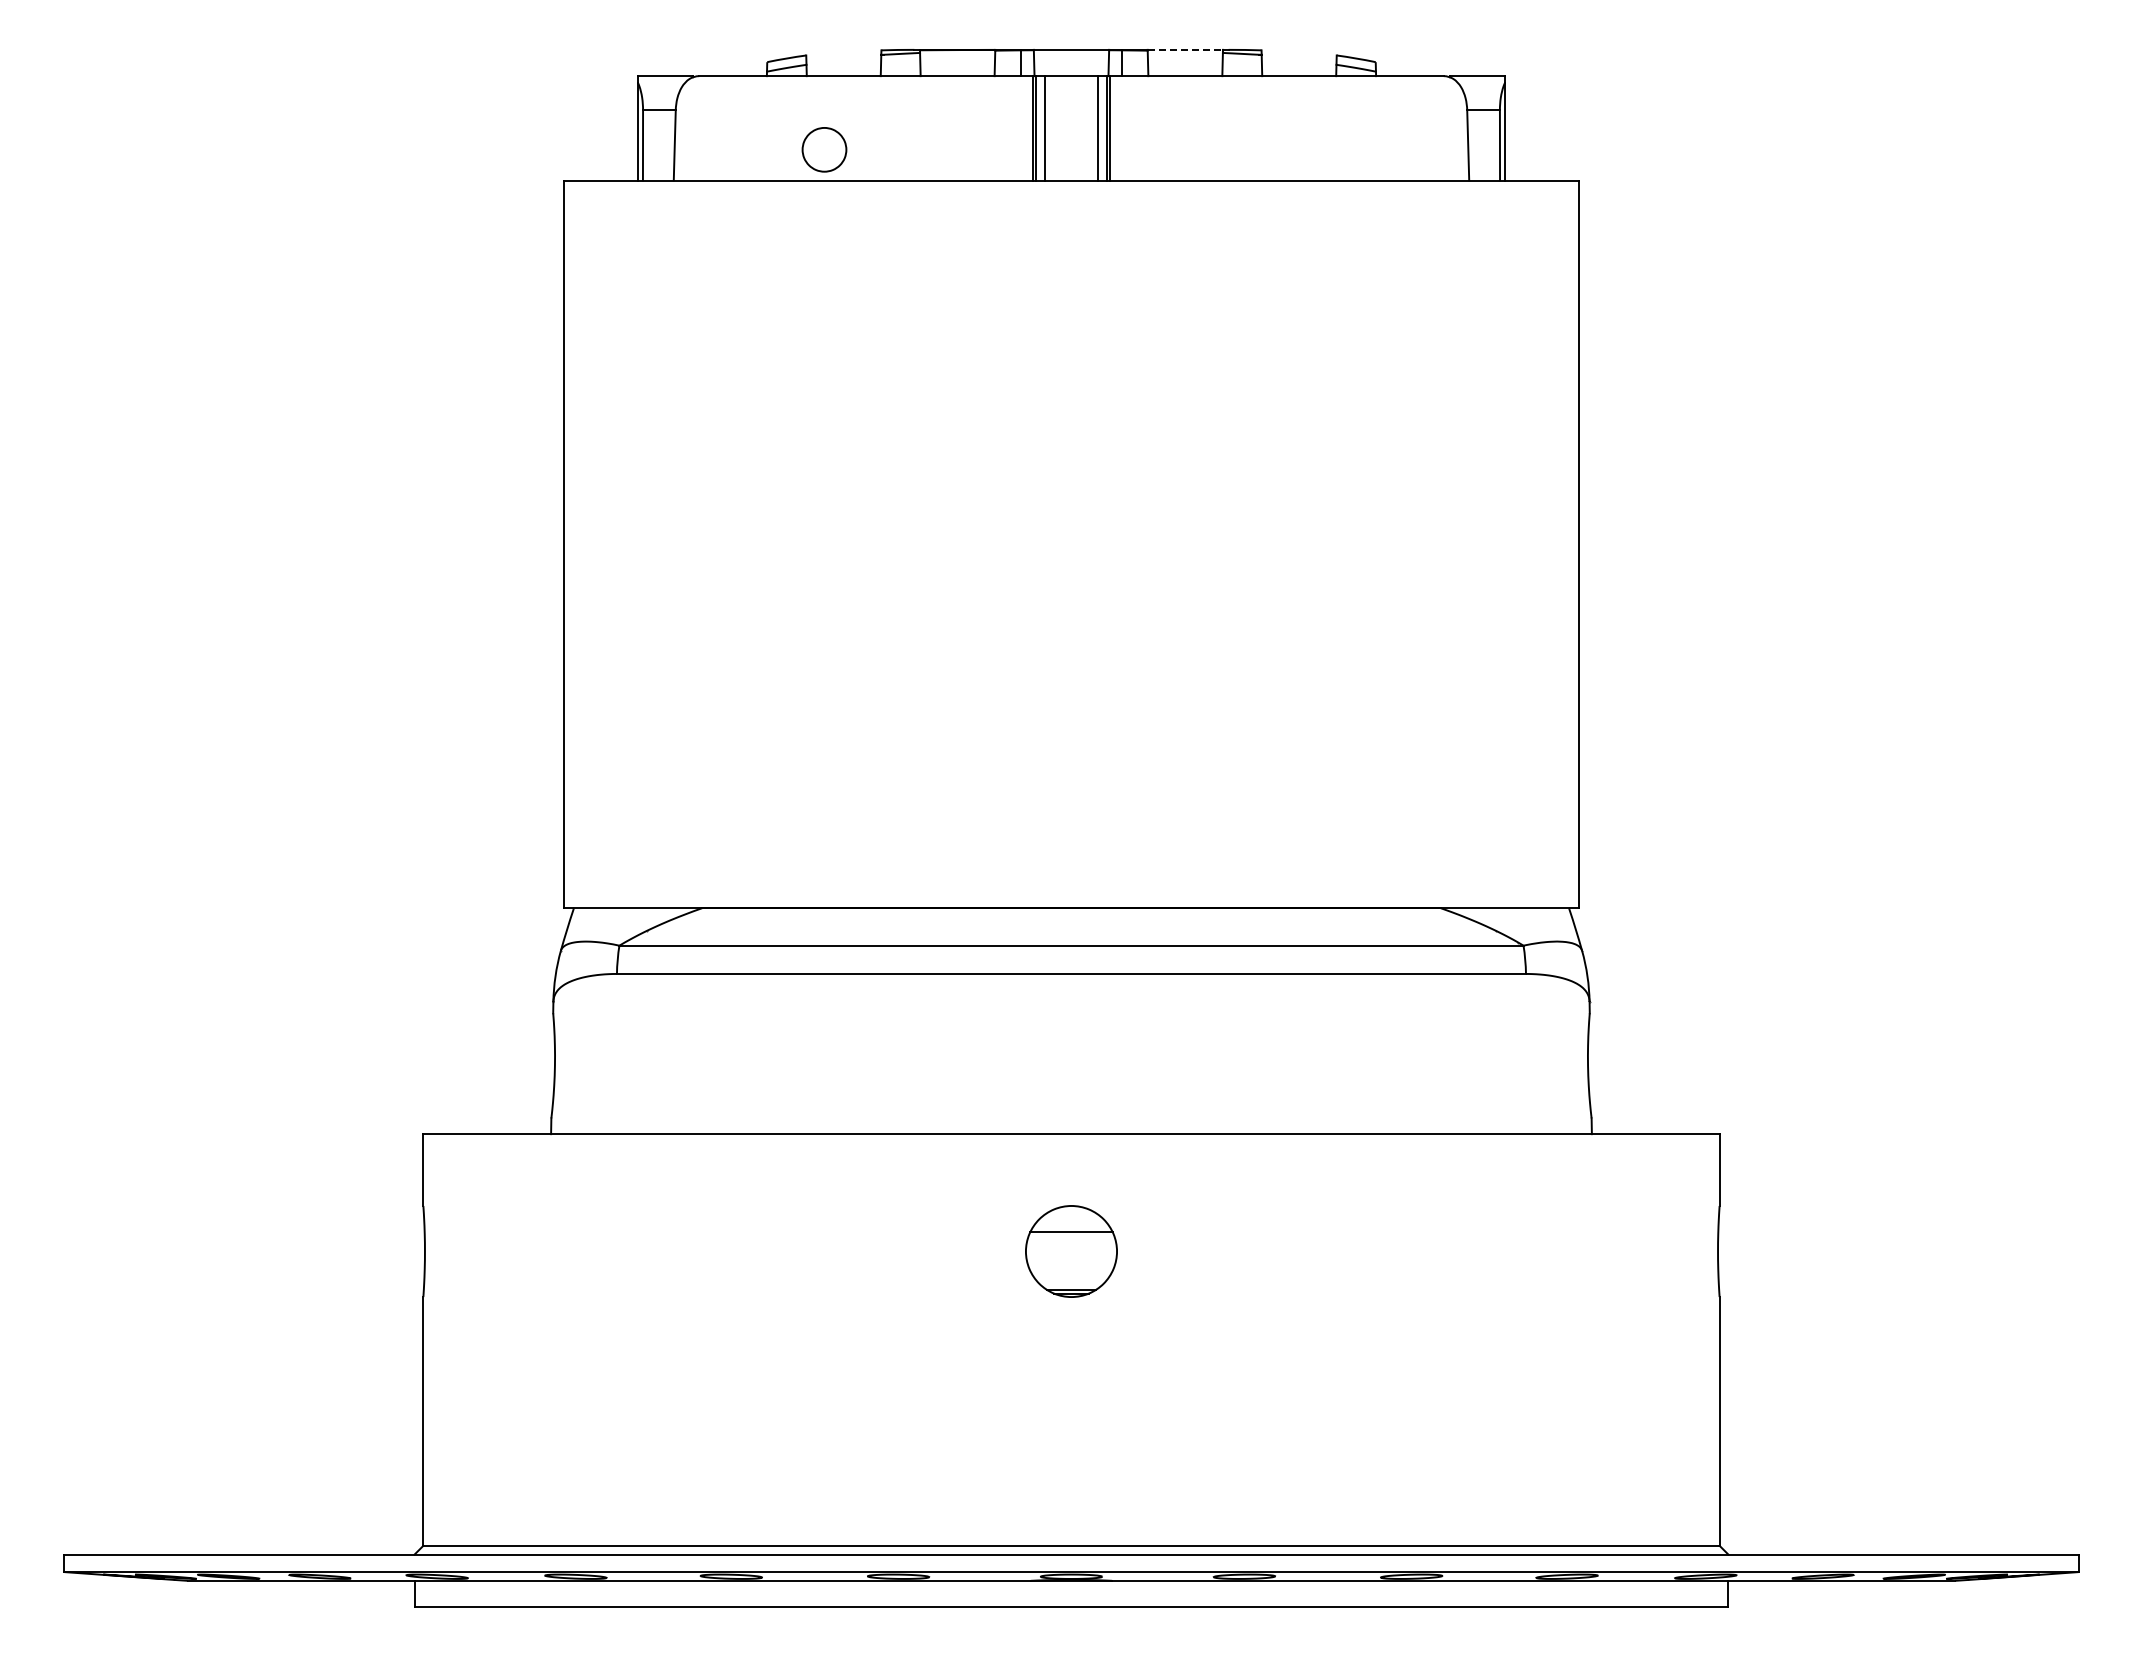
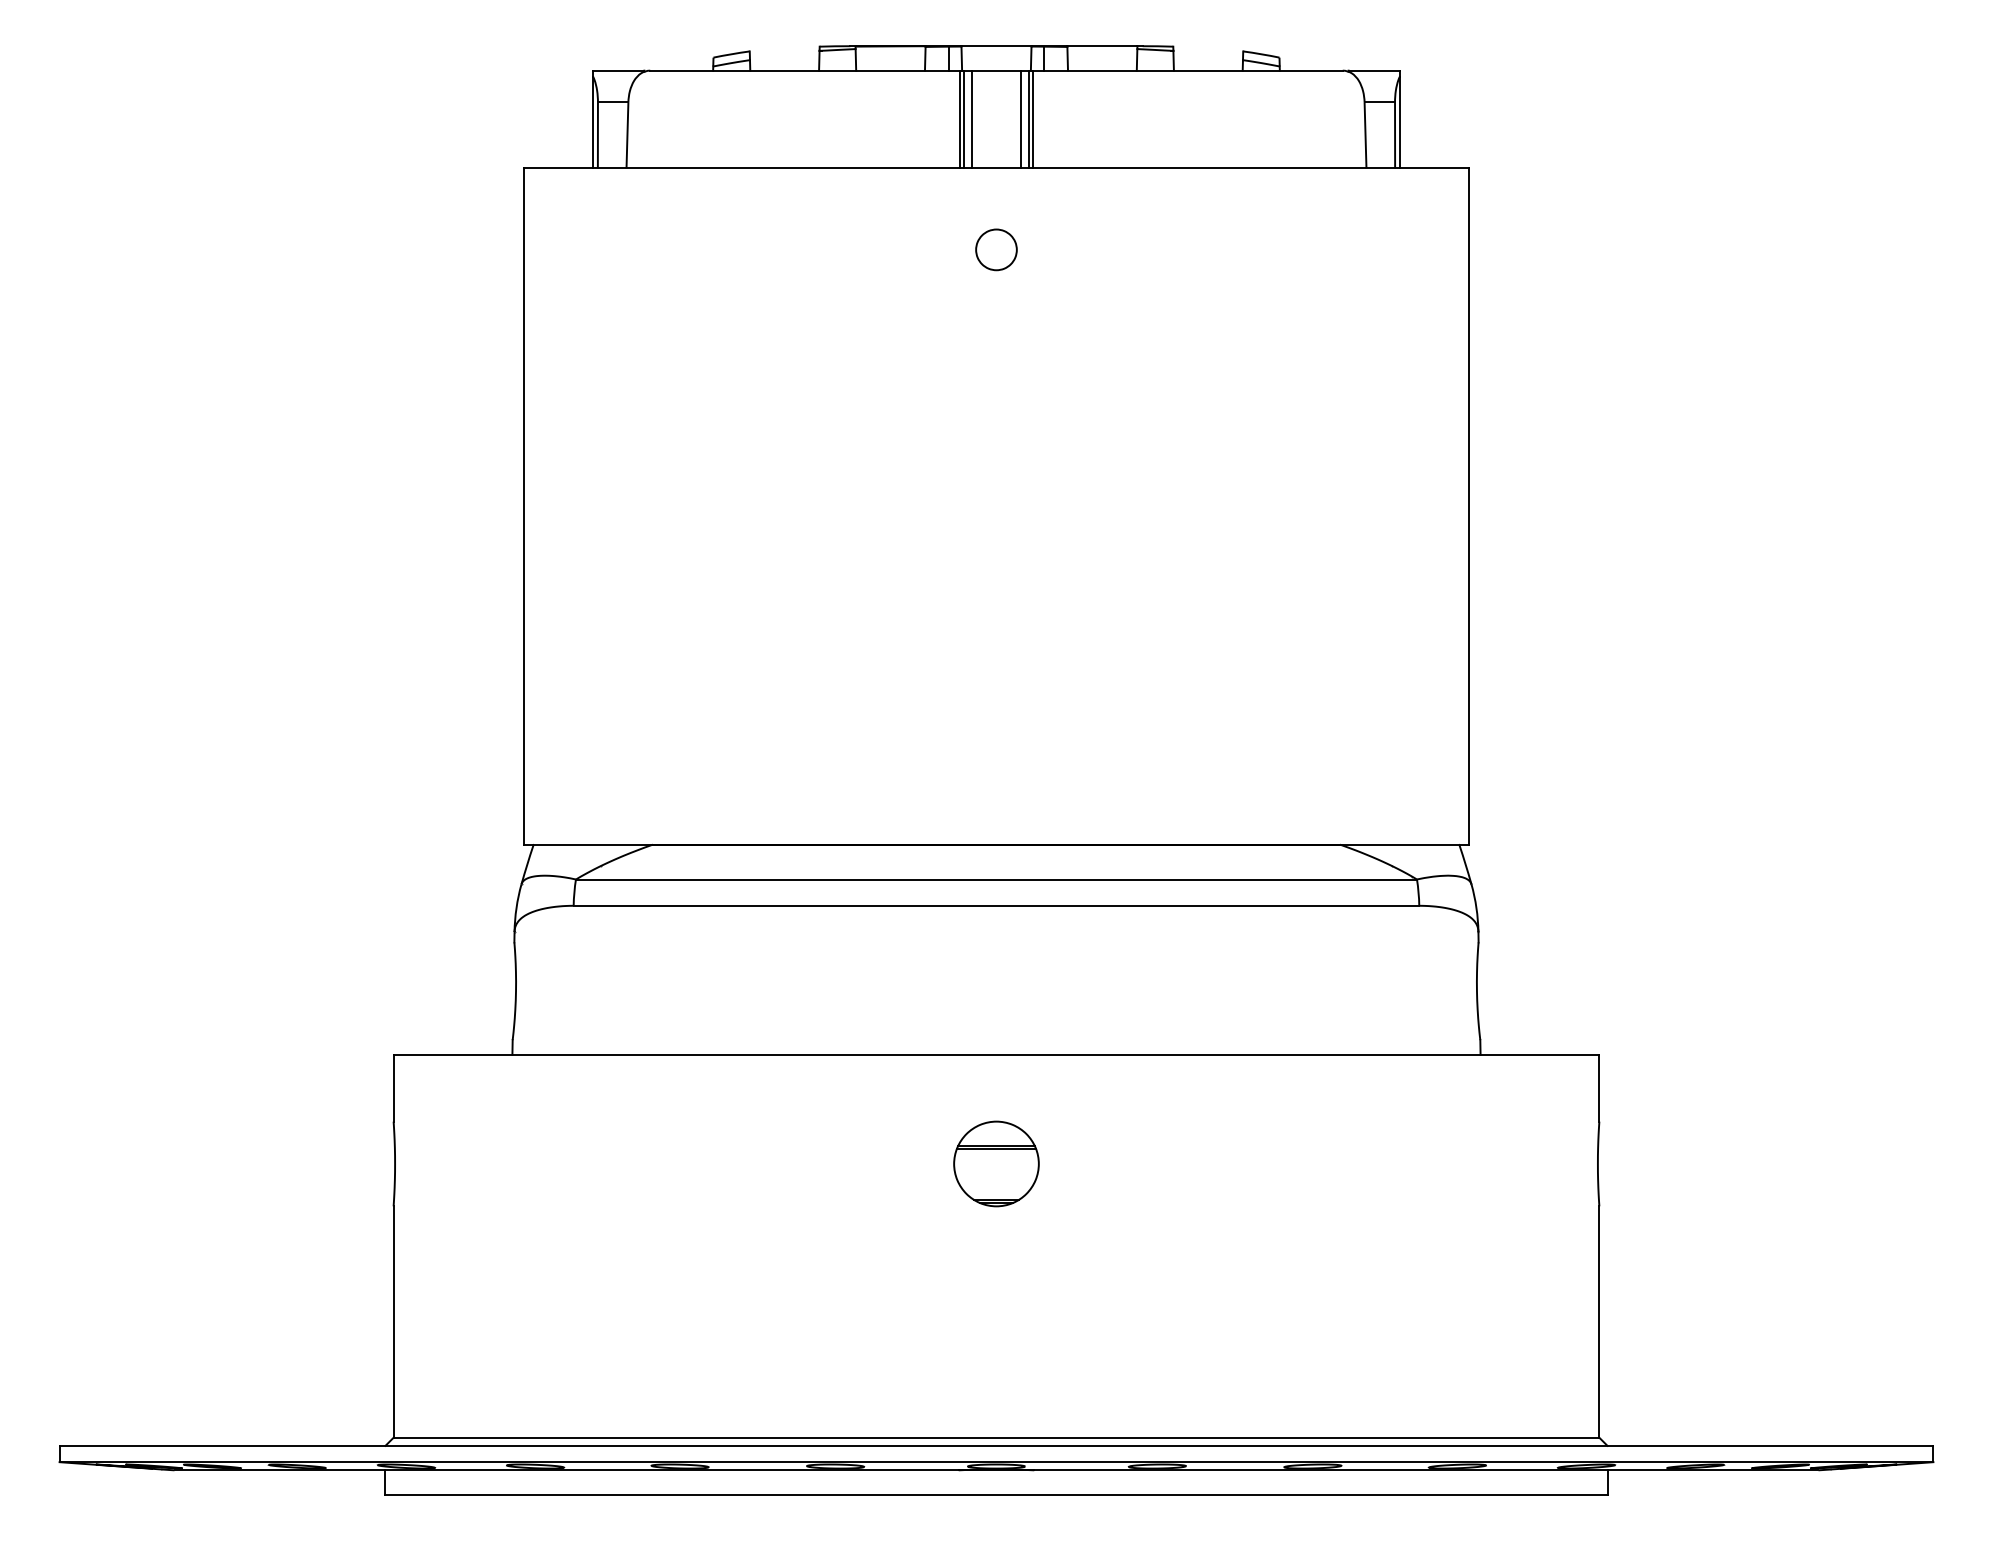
line: (1185, 49) -> (1102, 45), dashed -> solid
part: (824, 149) -> (996, 249), moved
line: (1071, 1235) -> (996, 1149), added

